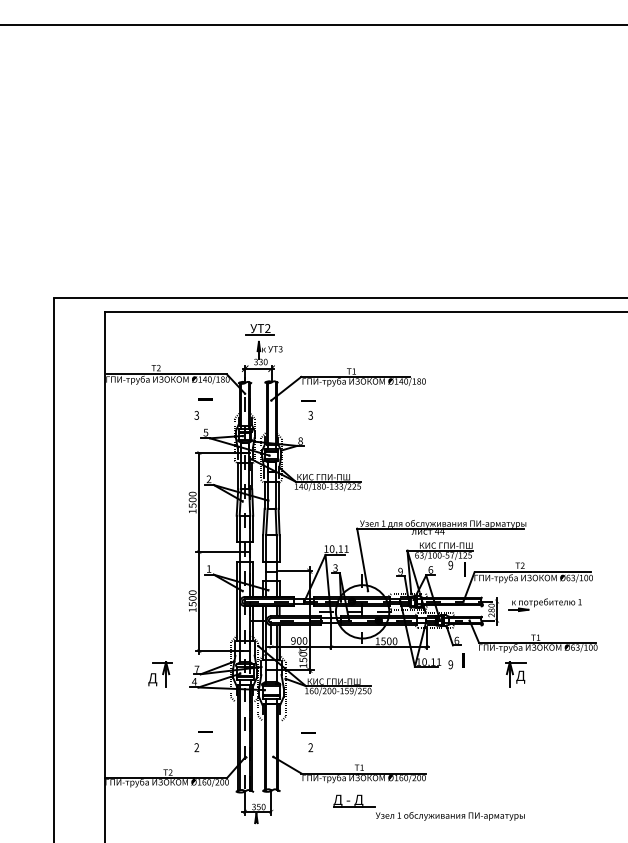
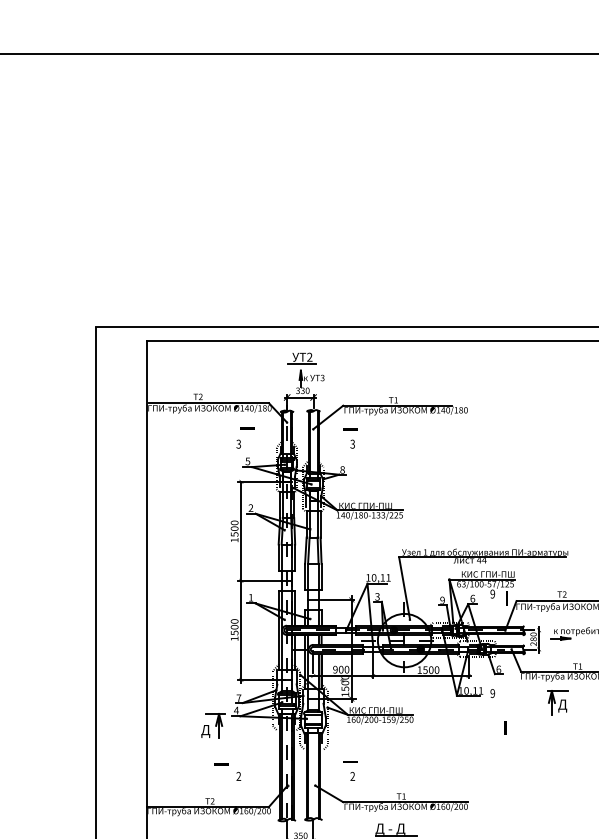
line: (463, 660) -> (505, 728), moved
part: (160, 674) -> (213, 726), moved
line: (205, 731) -> (221, 764), moved

